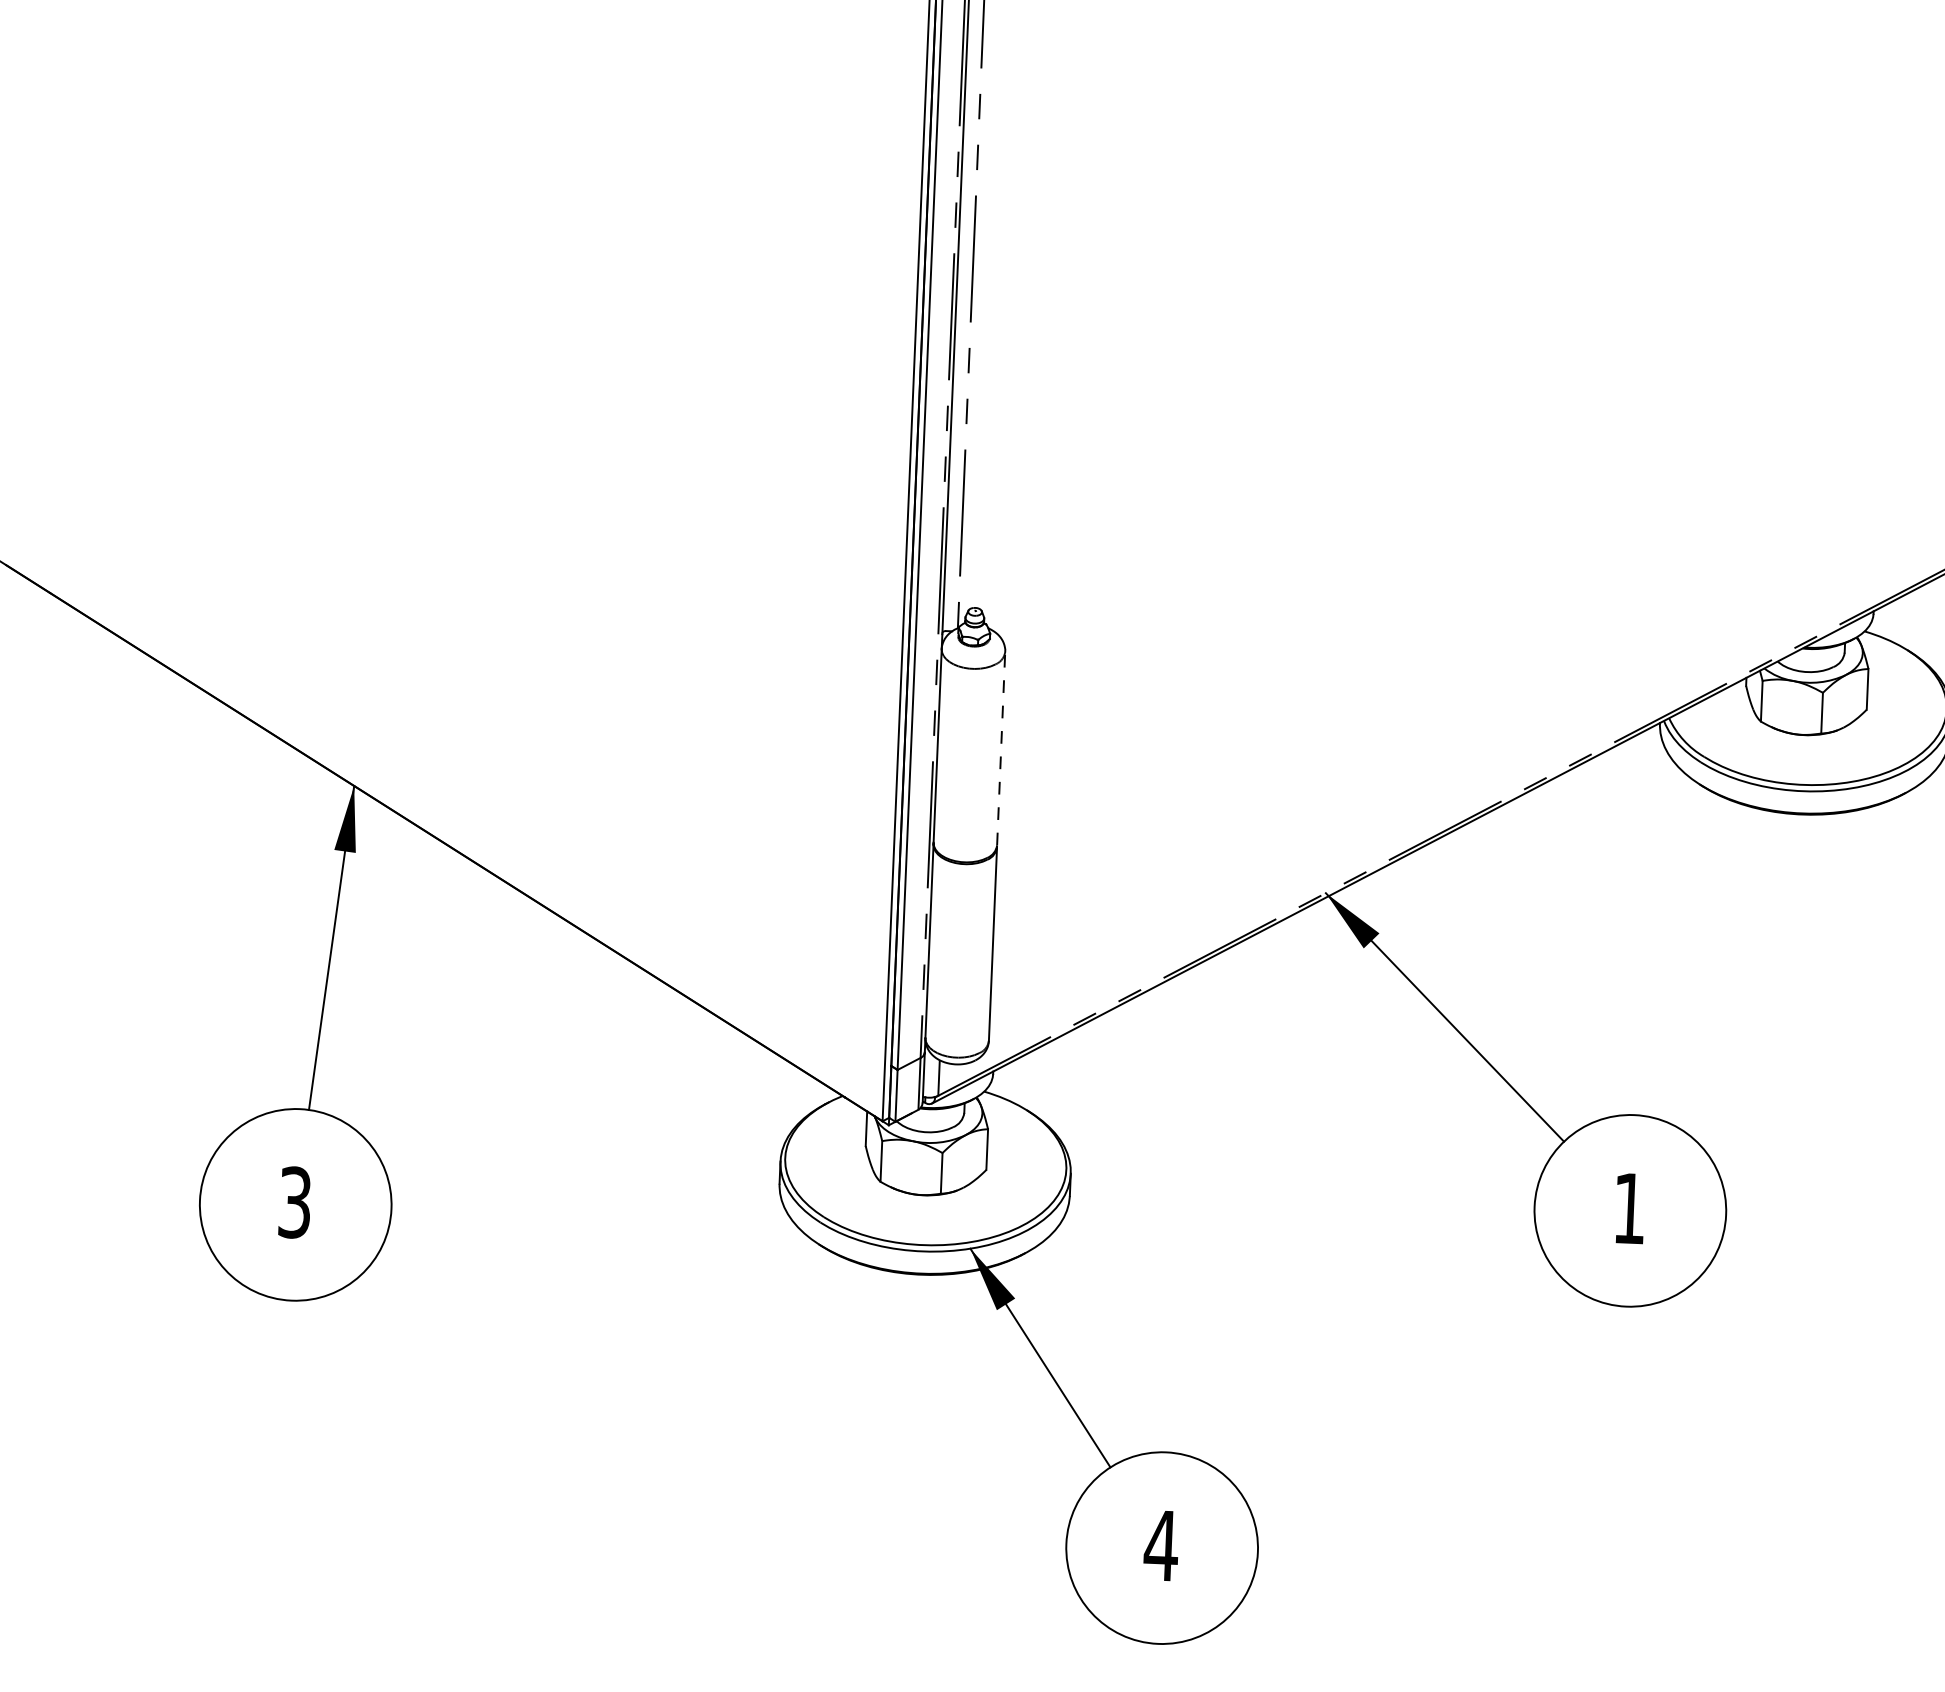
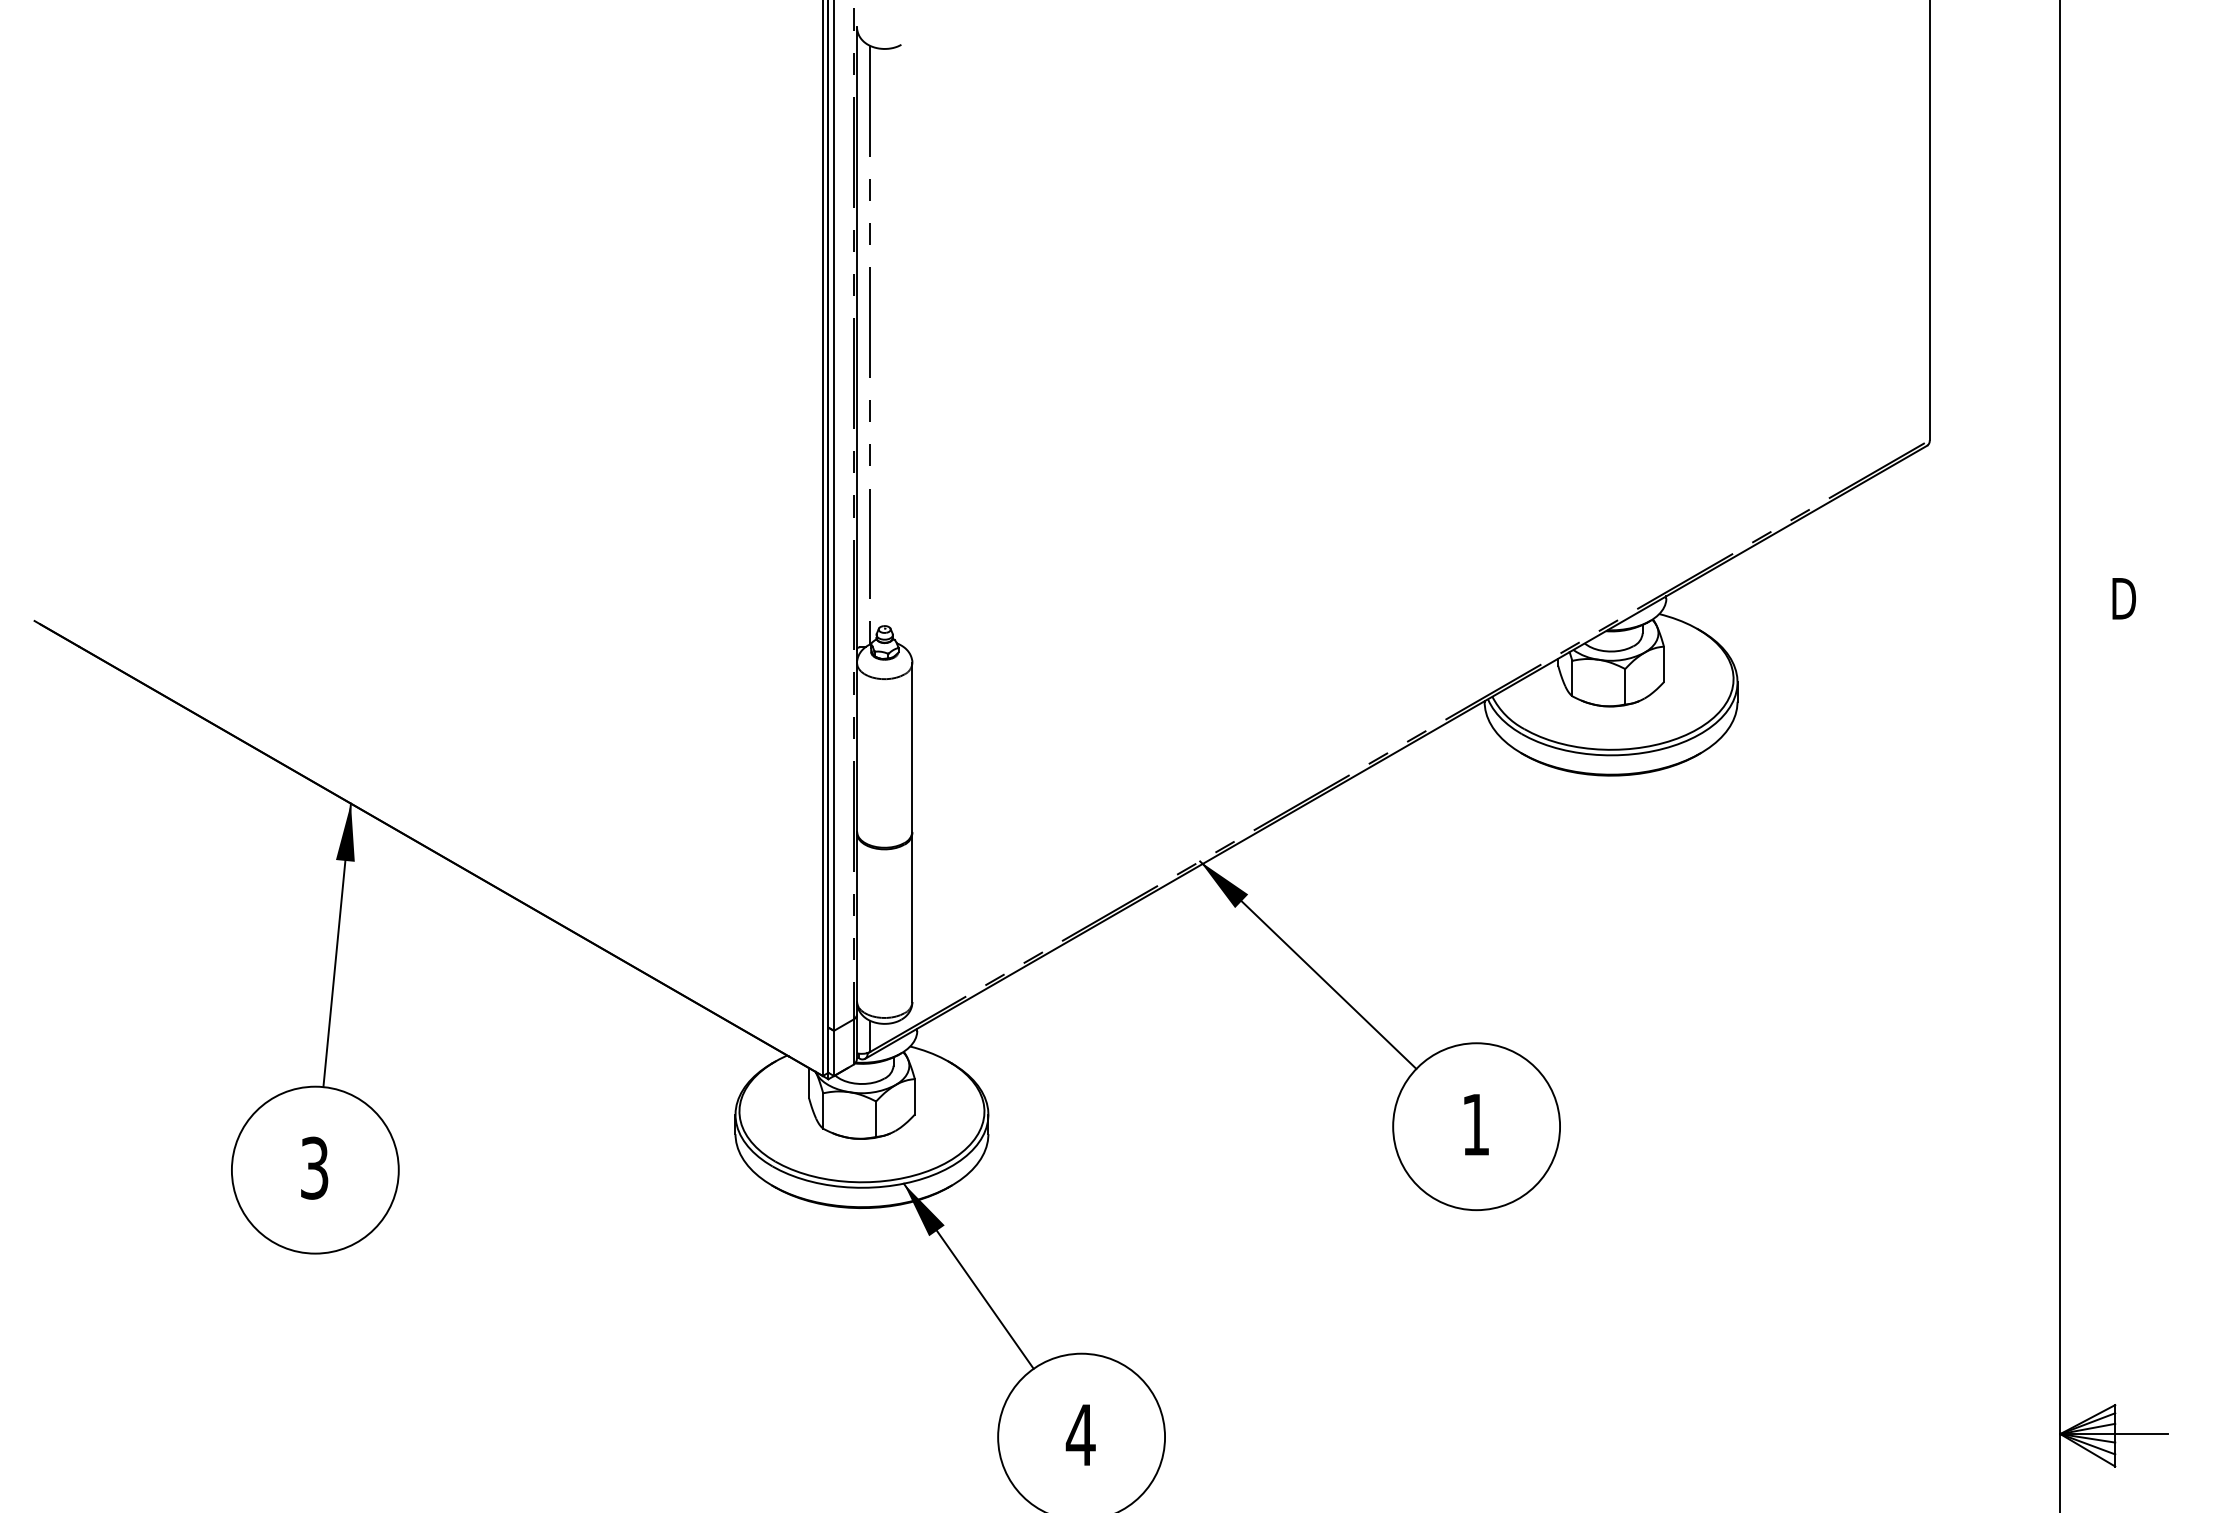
line: (1001, 748) -> (912, 747), dashed -> solid

